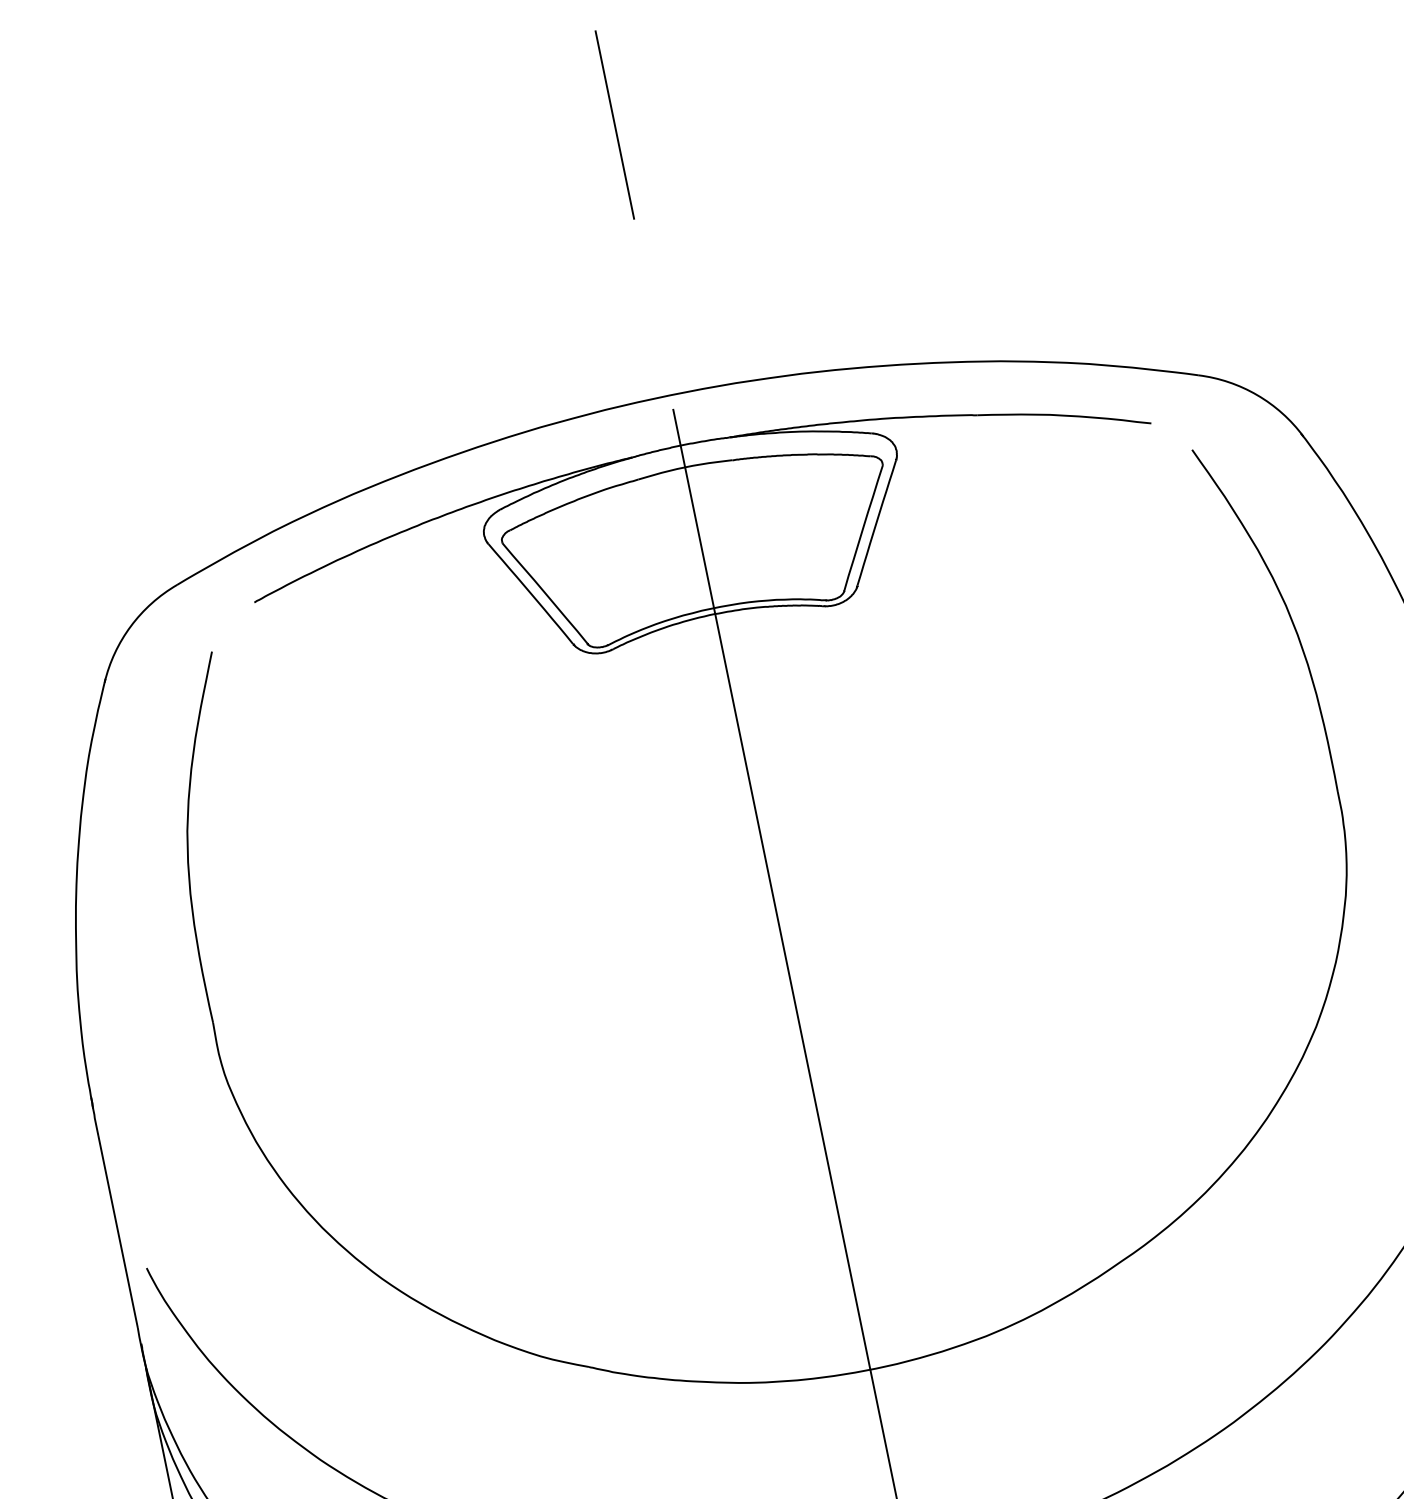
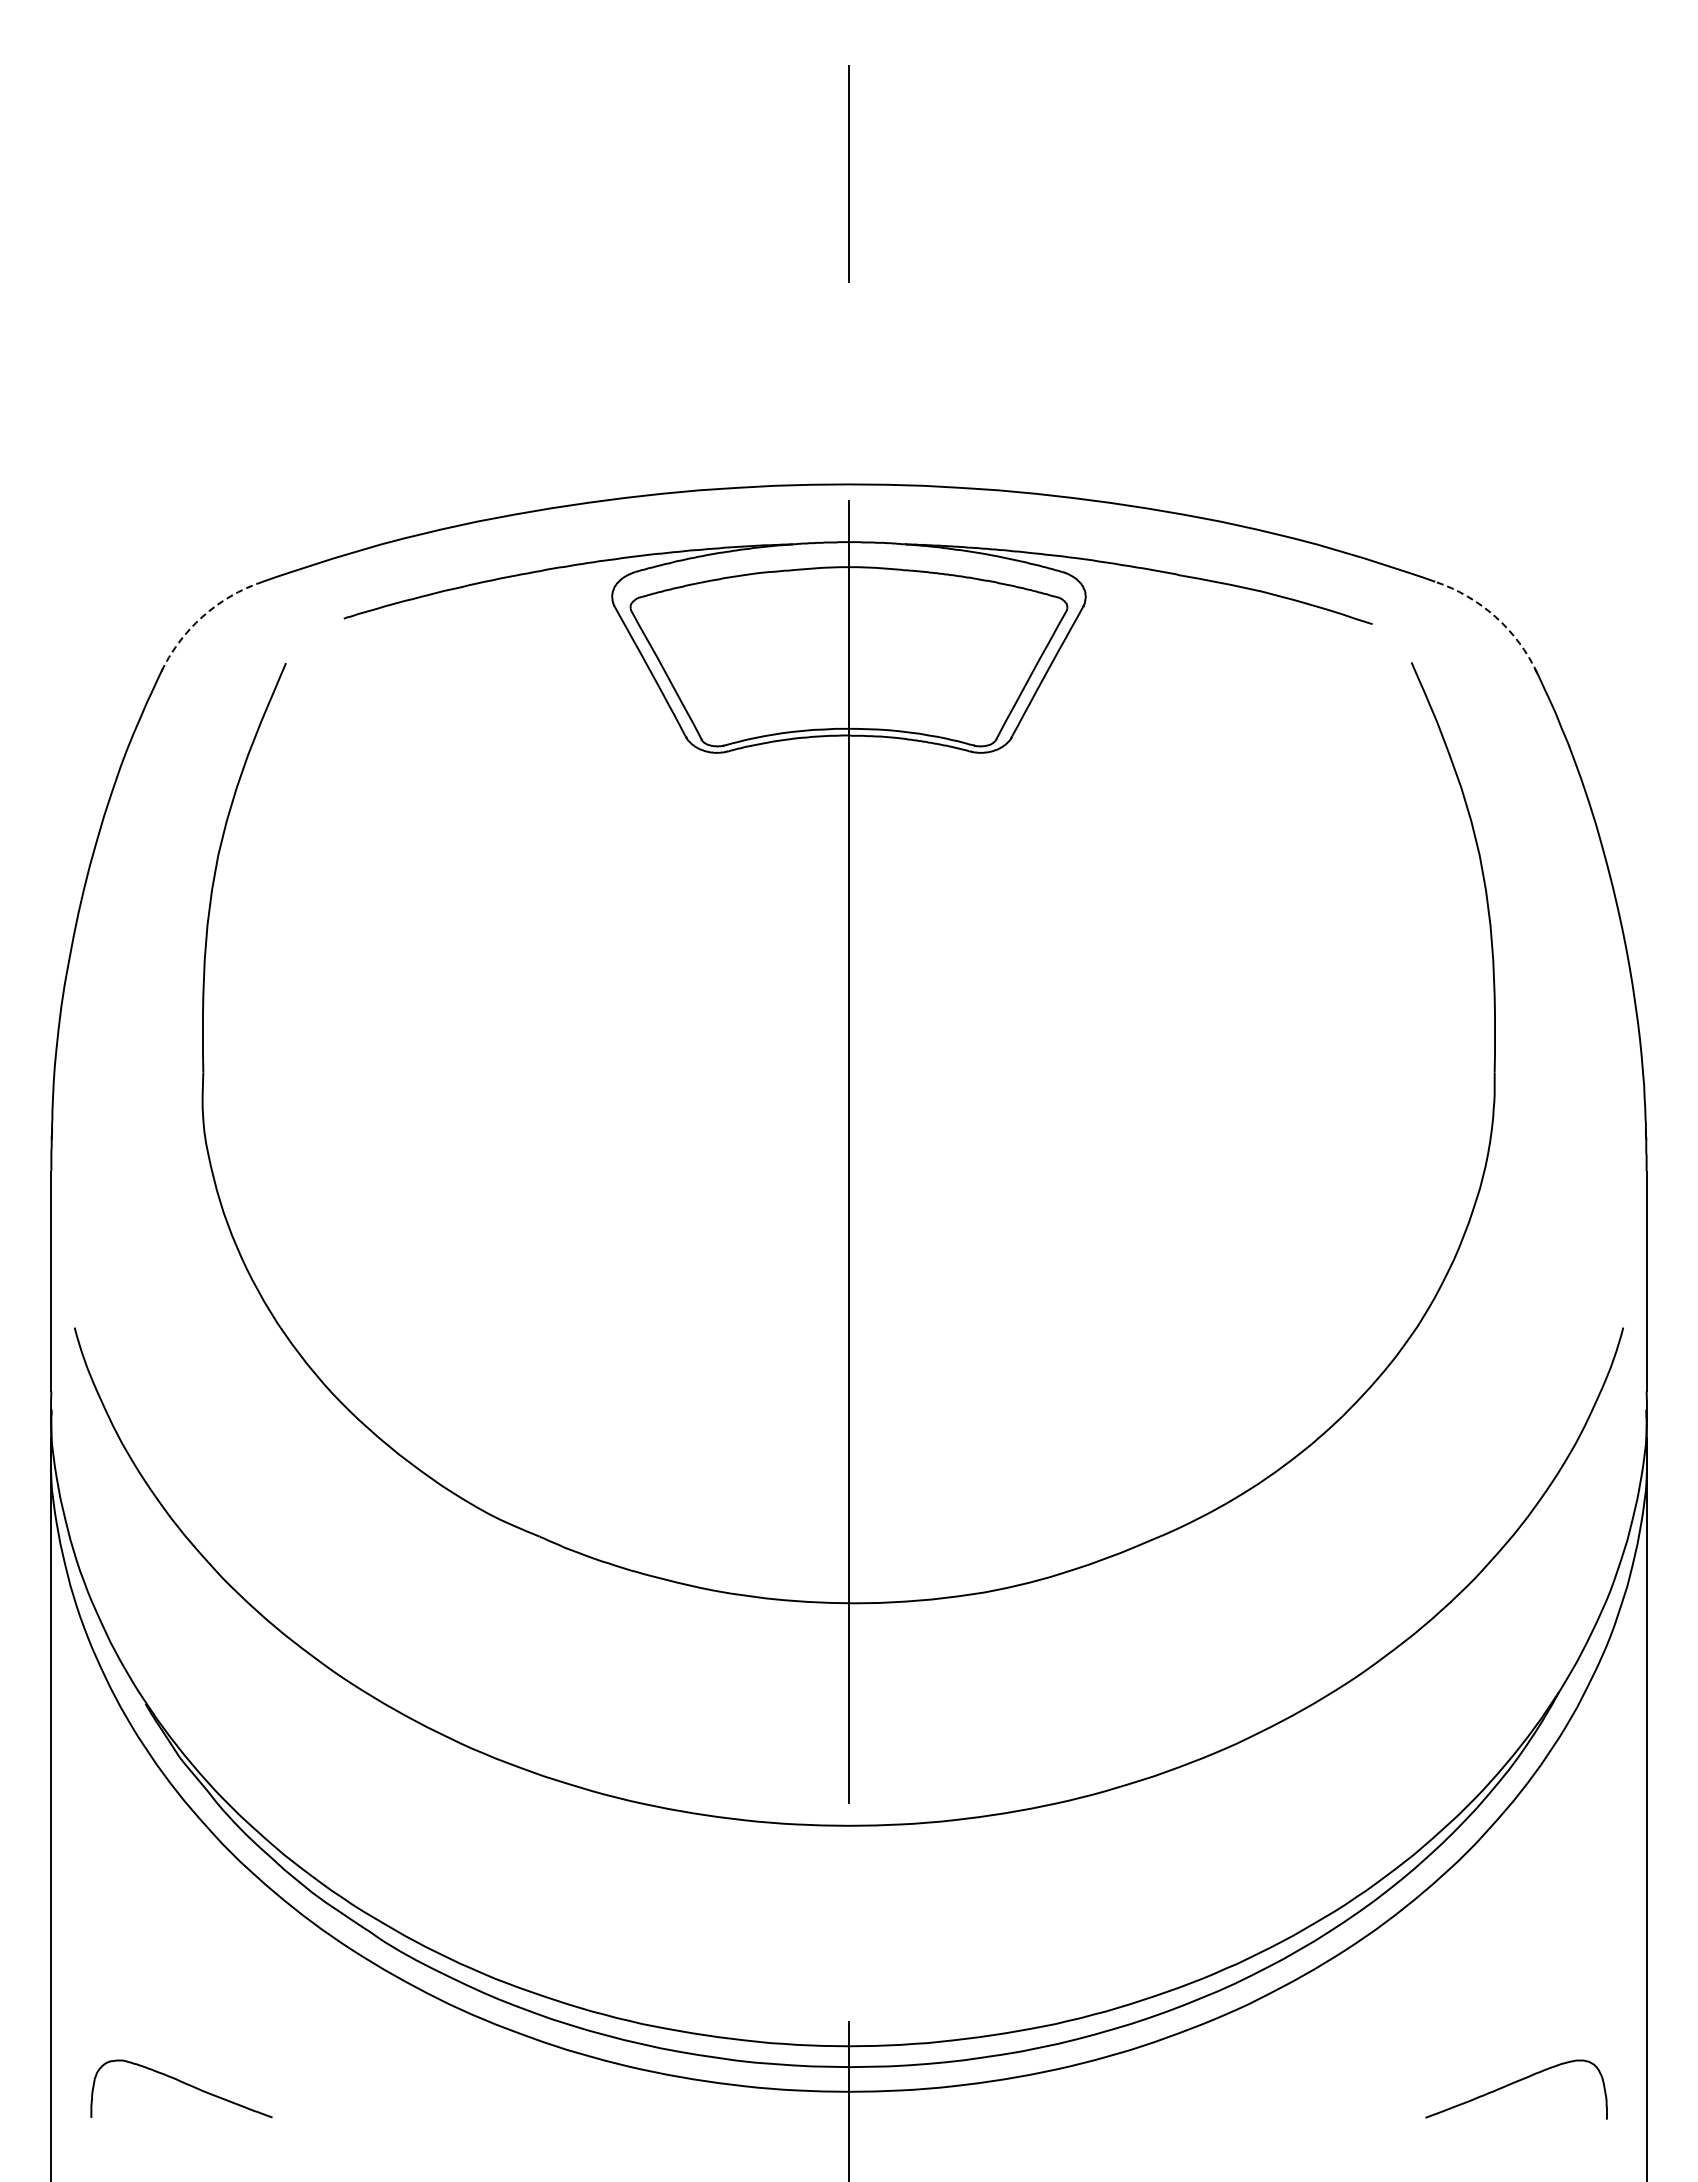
arc: (1257, 394) -> (1495, 616), solid -> dashed
arc: (130, 625) -> (202, 616), solid -> dashed

